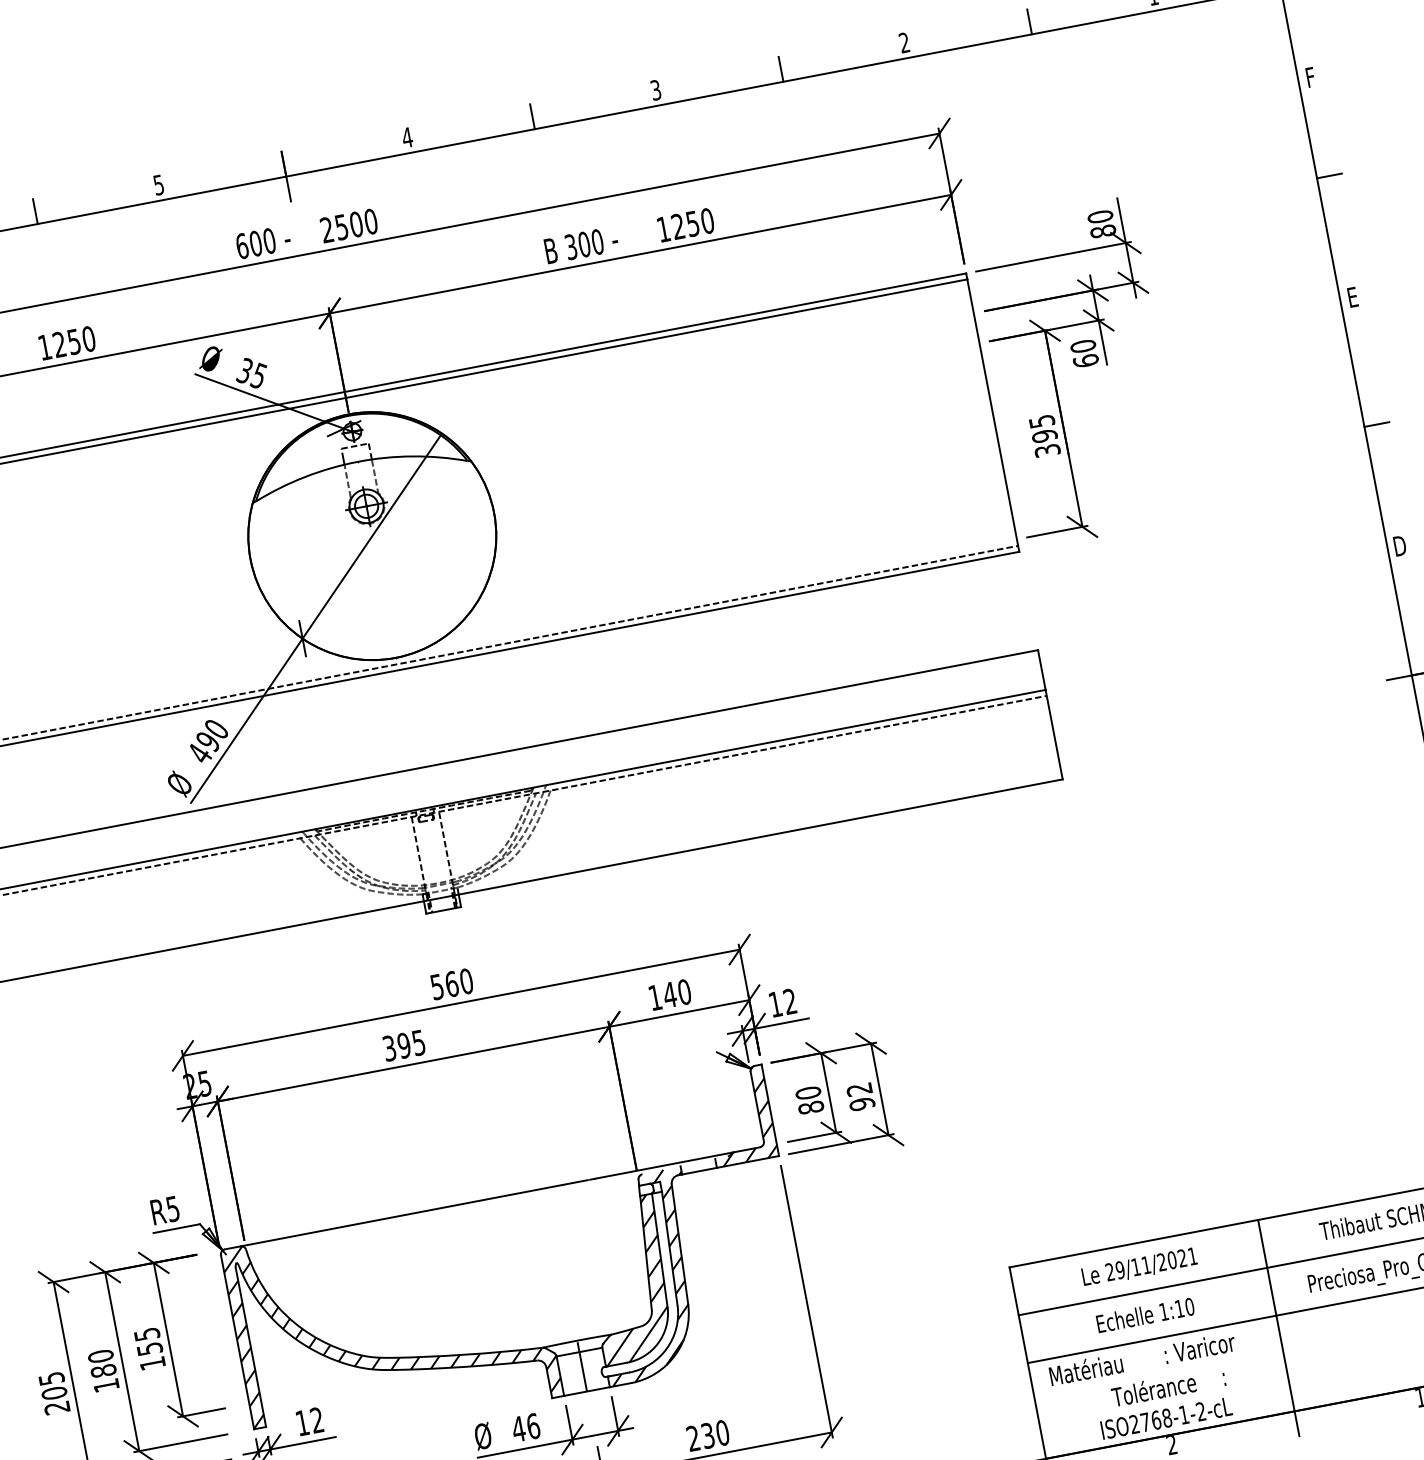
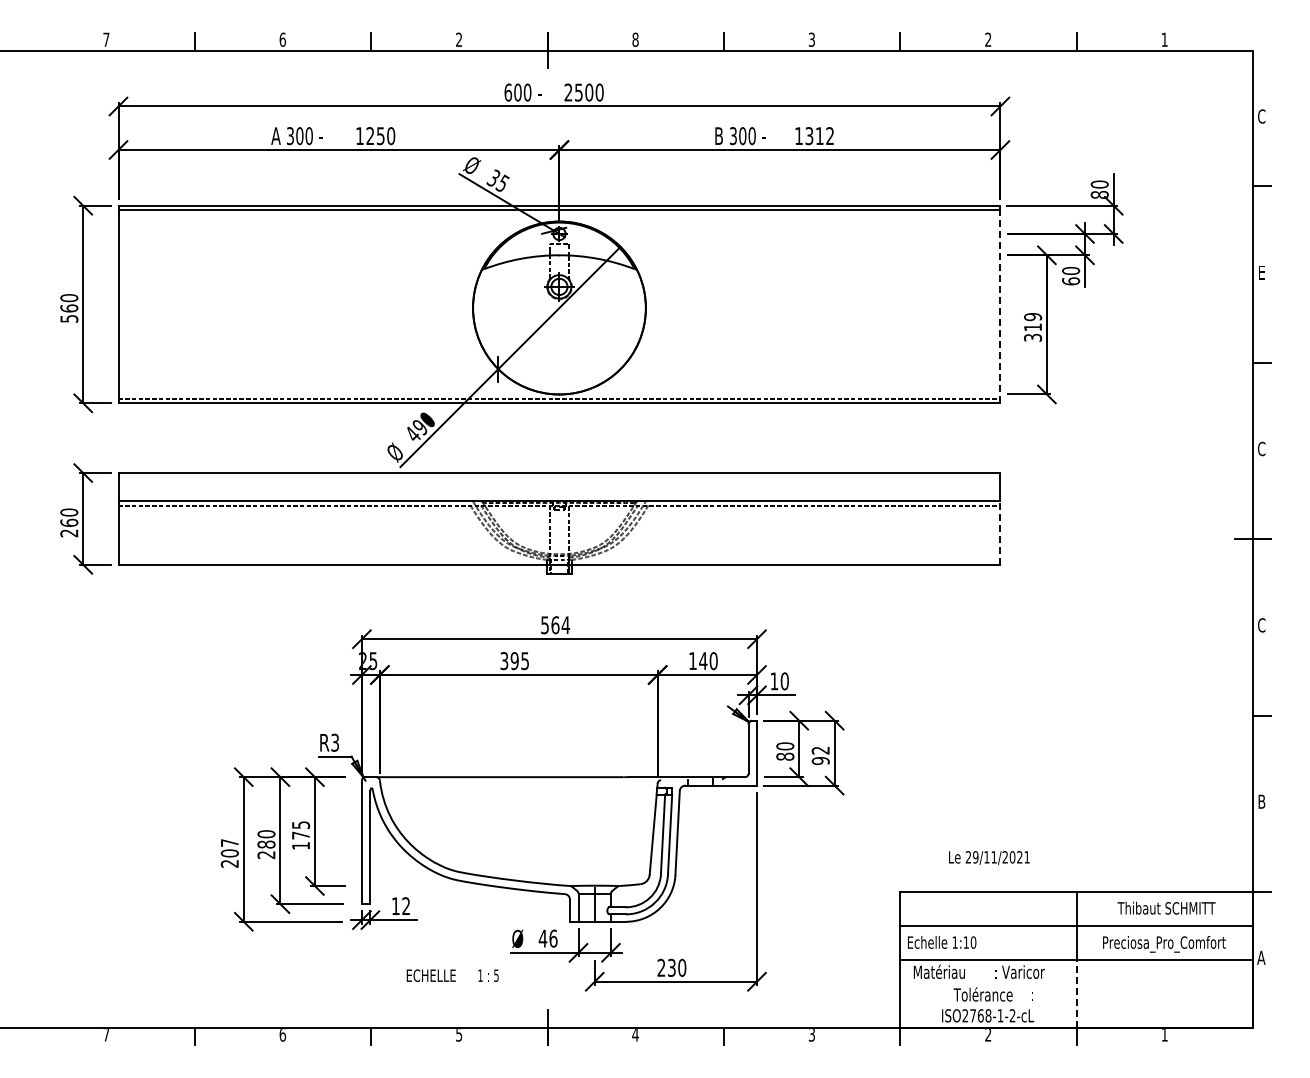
text: (1310, 77) -> (1261, 116), F -> C
text: (407, 137) -> (635, 39), 4 -> 8
text: (159, 184) -> (459, 39), 5 -> 2
text: (692, 224) -> (819, 136), 1250 -> 1312
line: (993, 415) -> (1000, 306), solid -> dashed
text: (1044, 429) -> (1033, 322), 395 -> 319
text: (1399, 545) -> (1261, 448), D -> C
line: (1054, 735) -> (1000, 533), solid -> dashed
text: (466, 981) -> (565, 625), 560 -> 564
text: (789, 1001) -> (784, 681), 12 -> 10
hatch: (742, 1114) -> (737, 752), removed
text: (171, 1207) -> (334, 741), R5 -> R3
text: (1139, 1266) -> (989, 857), moved
hatch: (646, 1276) -> (650, 850), removed
hatch: (628, 1279) -> (637, 850), removed
text: (1146, 1315) -> (942, 942), moved
hatch: (390, 1320) -> (469, 847), removed
text: (150, 1348) -> (301, 835), 155 -> 175
line: (1285, 1363) -> (1076, 993), solid -> dashed
text: (51, 1377) -> (229, 842), 205 -> 207
text: (106, 1384) -> (266, 854), 180 -> 280

